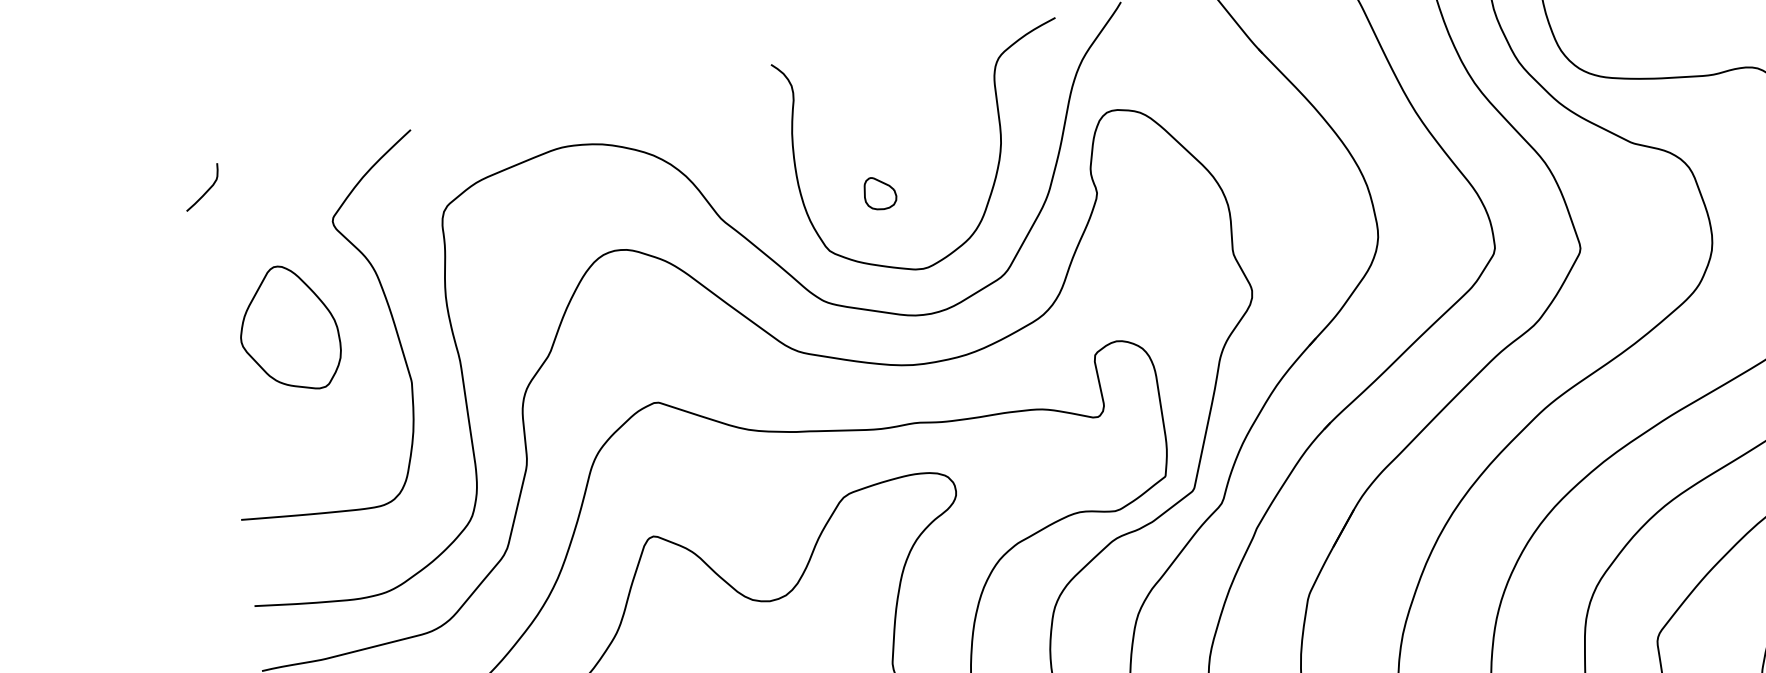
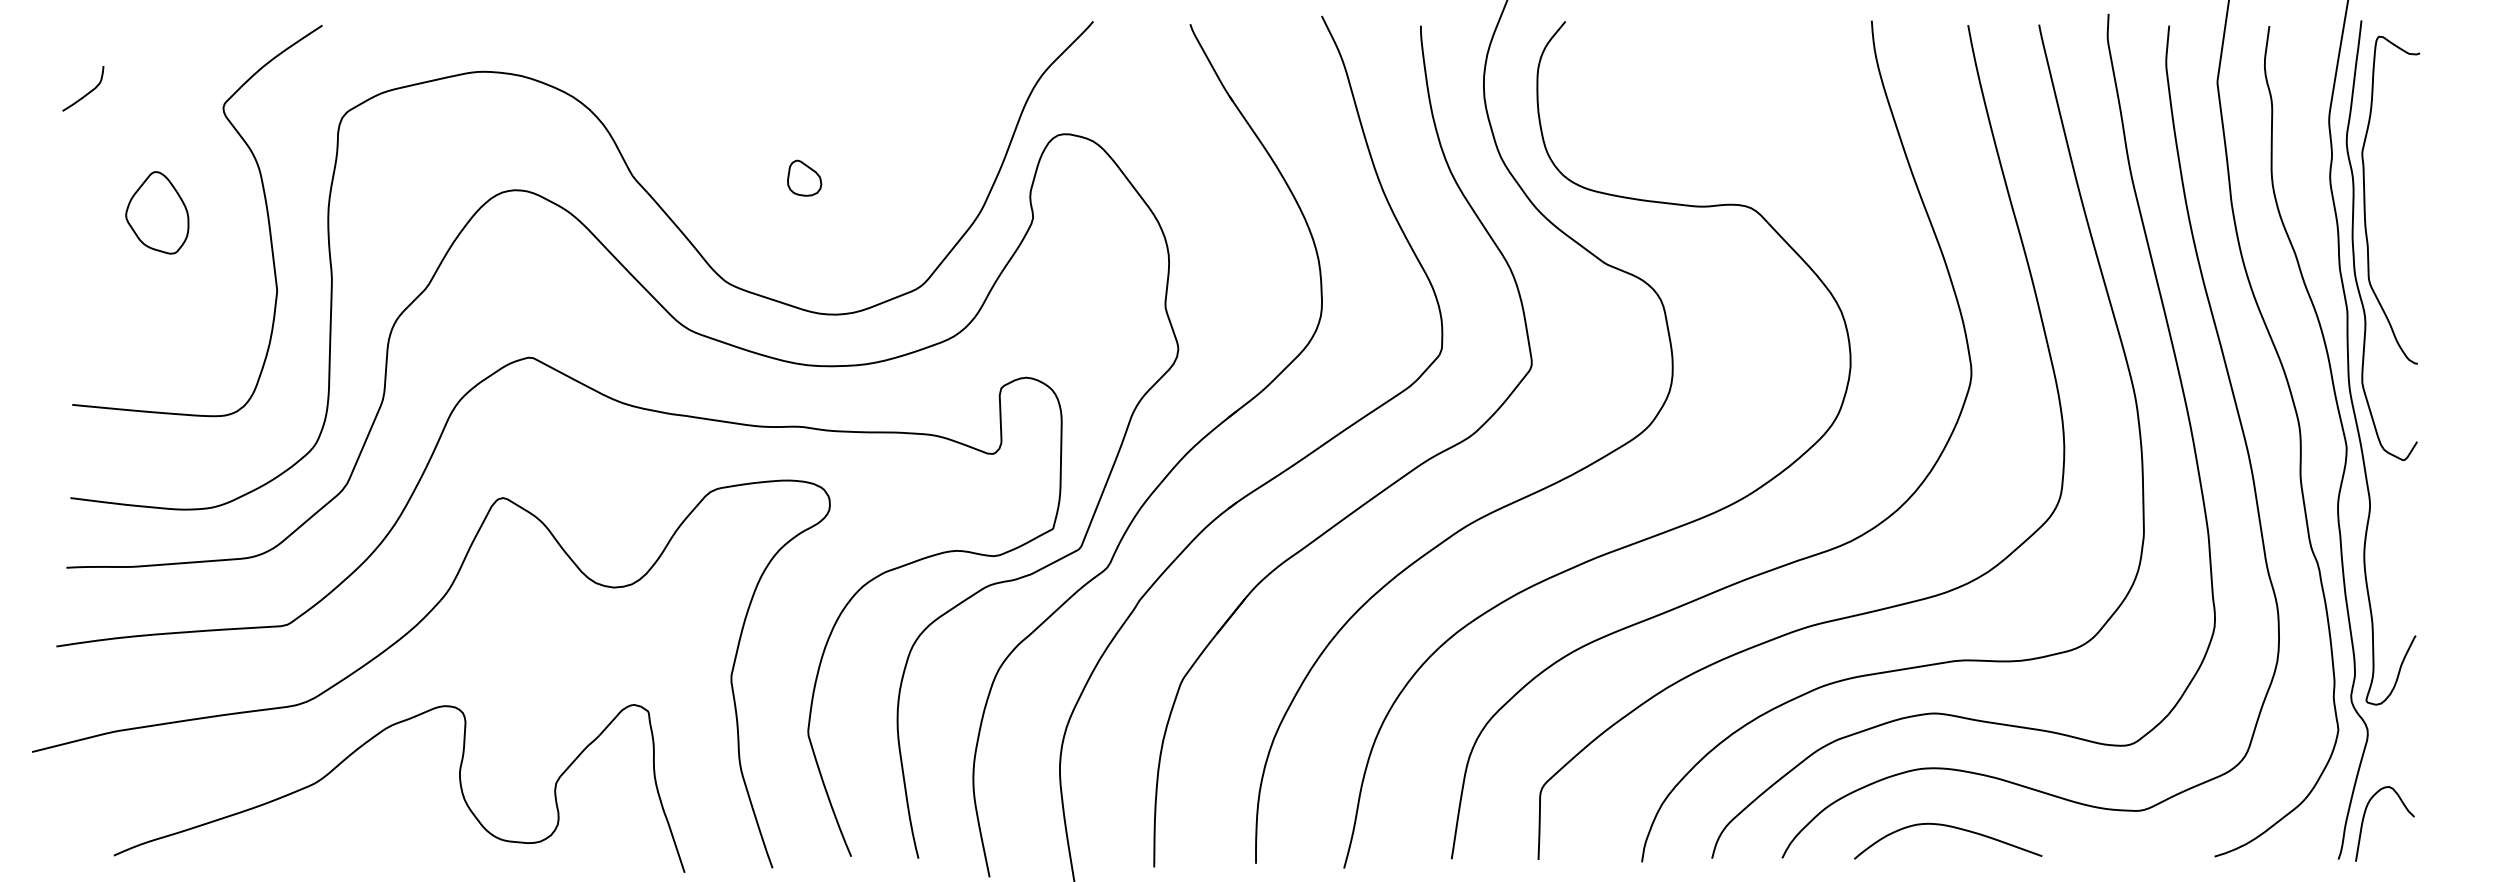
curve: (996, 167) -> (932, 172), removed
curve: (205, 191) -> (86, 93), moved
part: (288, 328) -> (157, 212), size x0.6

